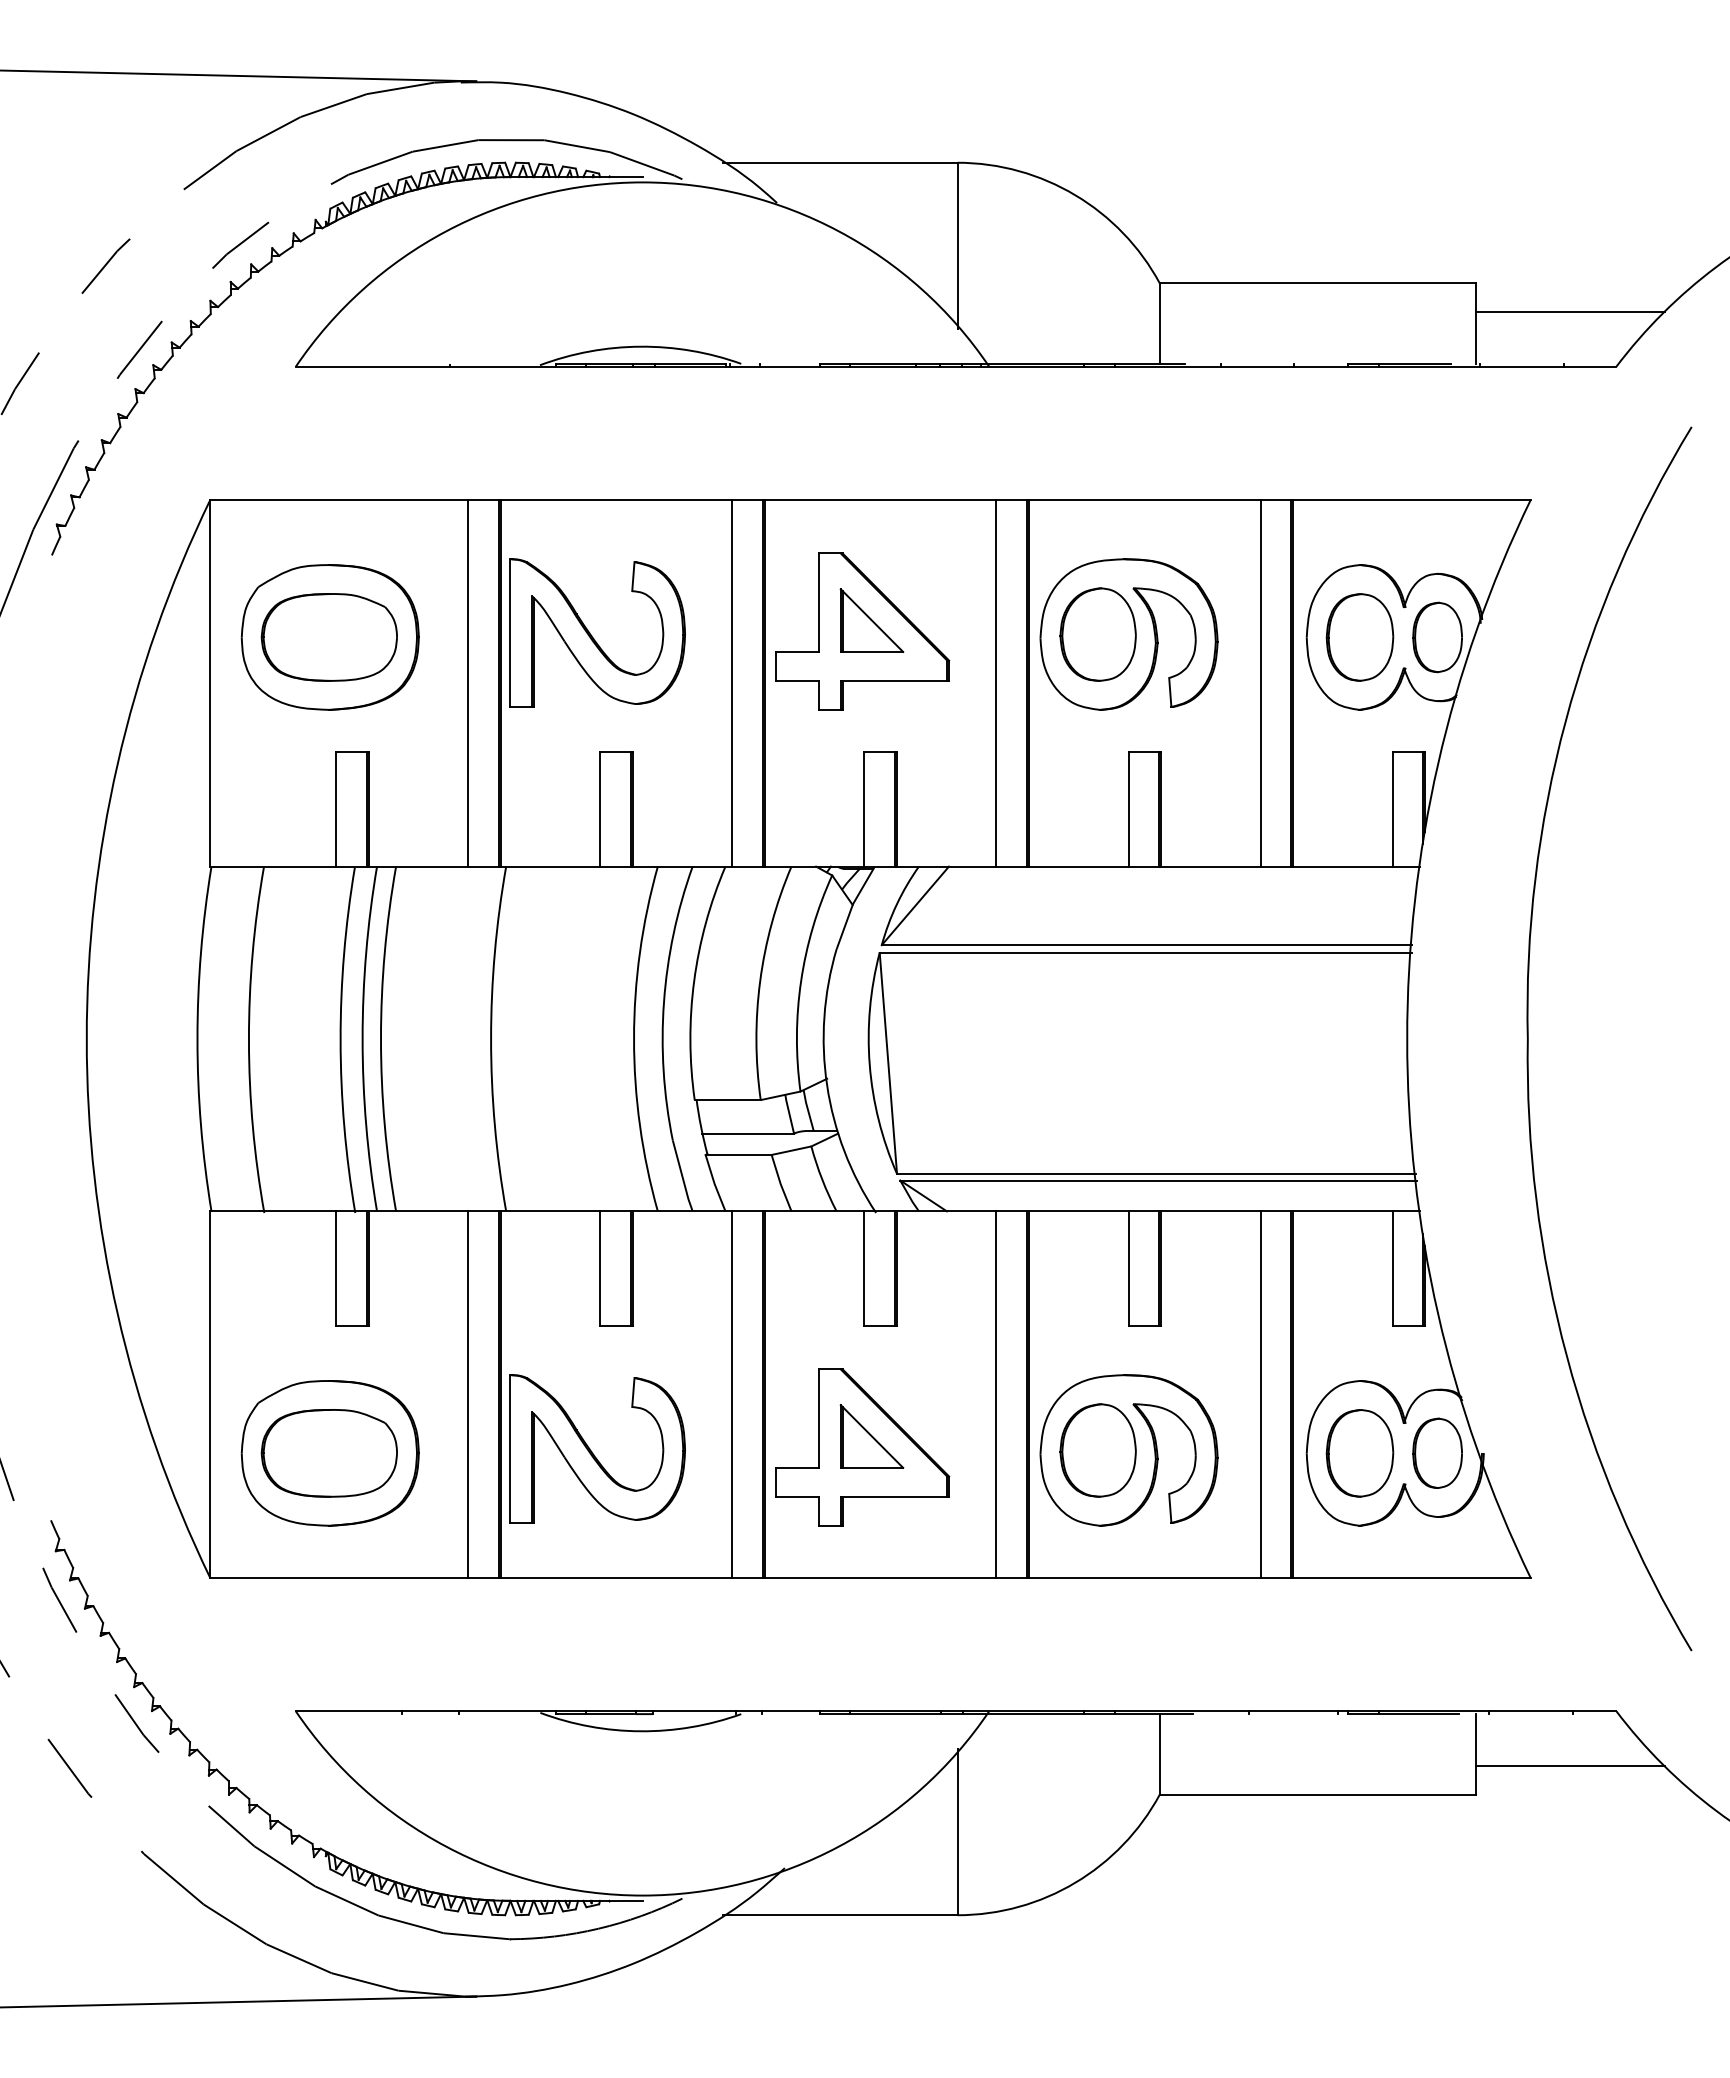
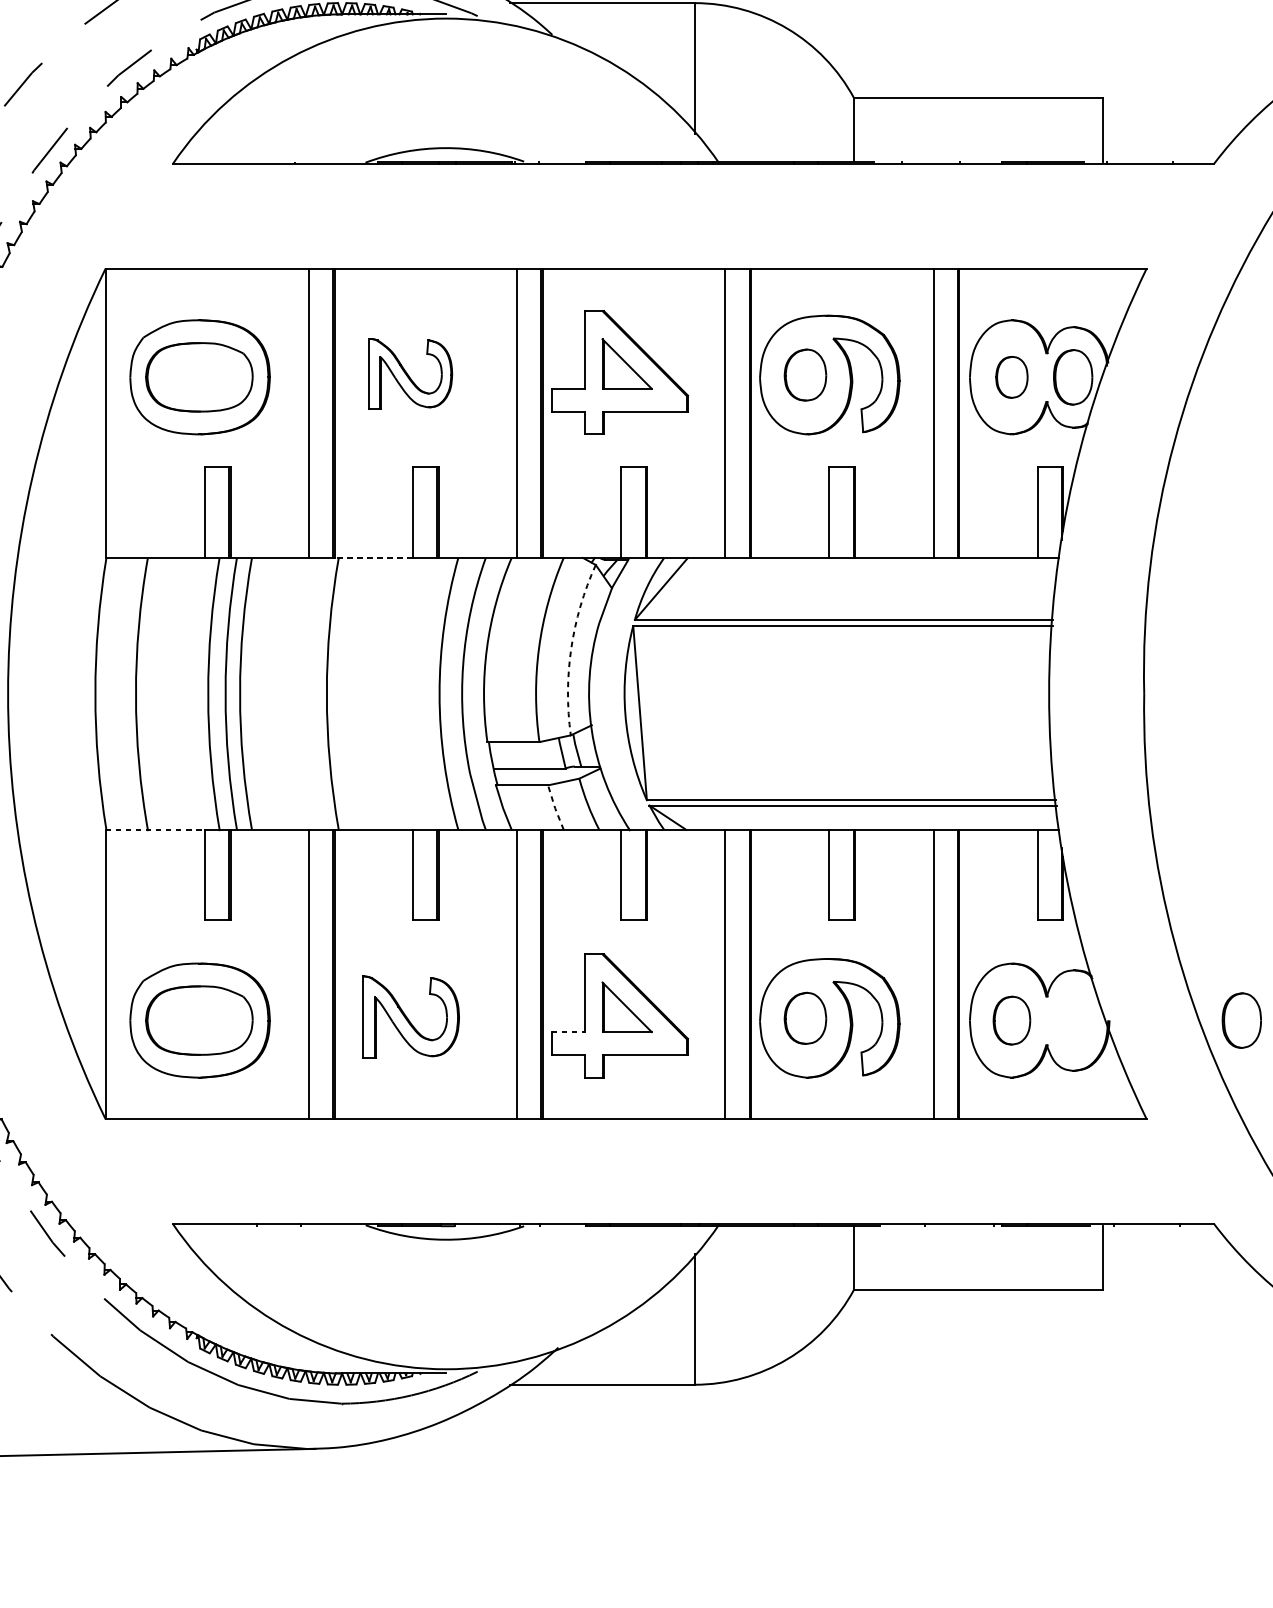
line: (1570, 312) -> (1177, 121), removed
part: (597, 632) -> (410, 373), size x0.6
part: (1097, 634) -> (804, 375), size x0.7
part: (1359, 637) -> (1011, 377), size x0.6
line: (550, 866) -> (373, 557), solid -> dashed
arc: (801, 981) -> (571, 648), solid -> dashed
line: (780, 1184) -> (555, 808), solid -> dashed
line: (273, 1211) -> (155, 829), solid -> dashed
part: (597, 1448) -> (410, 1016), size x0.7
part: (1097, 1450) -> (804, 1018), size x0.7
part: (1437, 1452) -> (1241, 1019), moved
part: (1359, 1453) -> (1011, 1020), size x0.7
line: (798, 1467) -> (569, 1031), solid -> dashed
line: (1570, 1765) -> (1177, 1266), removed

